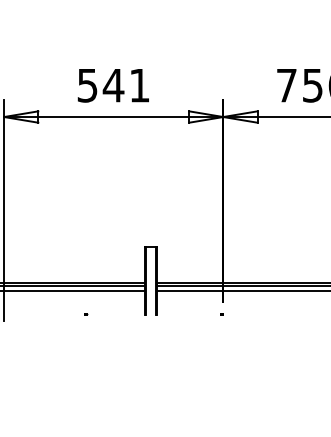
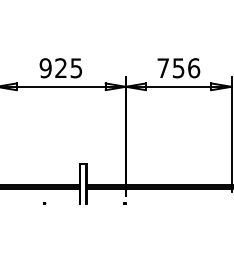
text: (112, 85) -> (60, 68), 541 -> 925

